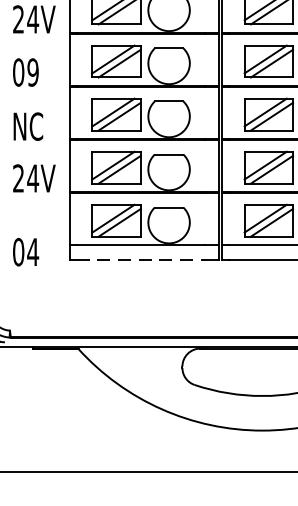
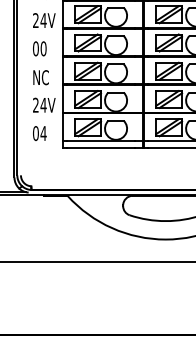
text: (32, 71) -> (43, 48), 09 -> 00
text: (25, 252) -> (39, 133), moved
line: (141, 259) -> (101, 148), dashed -> solid

